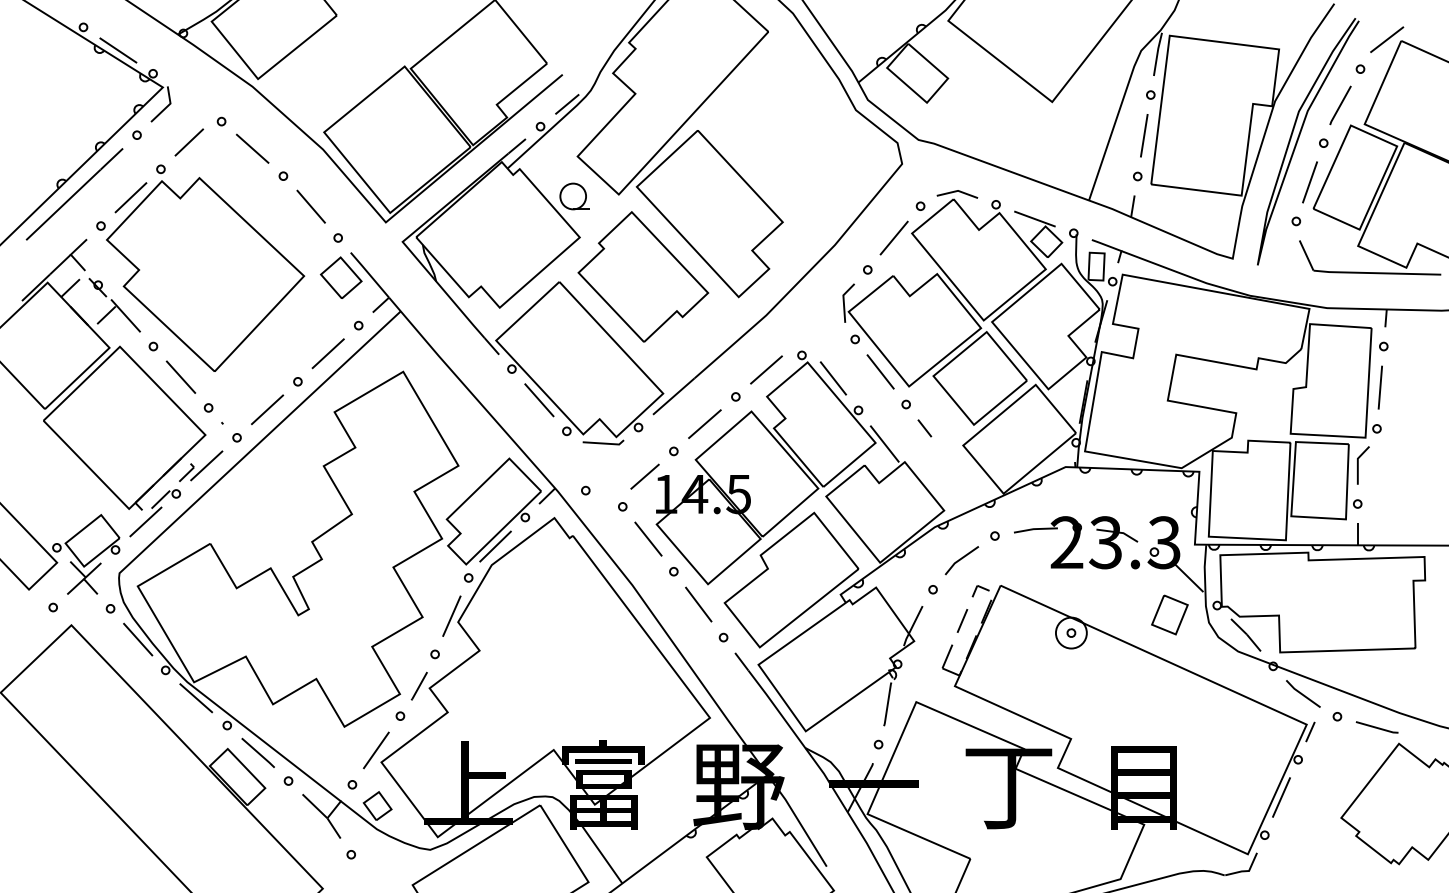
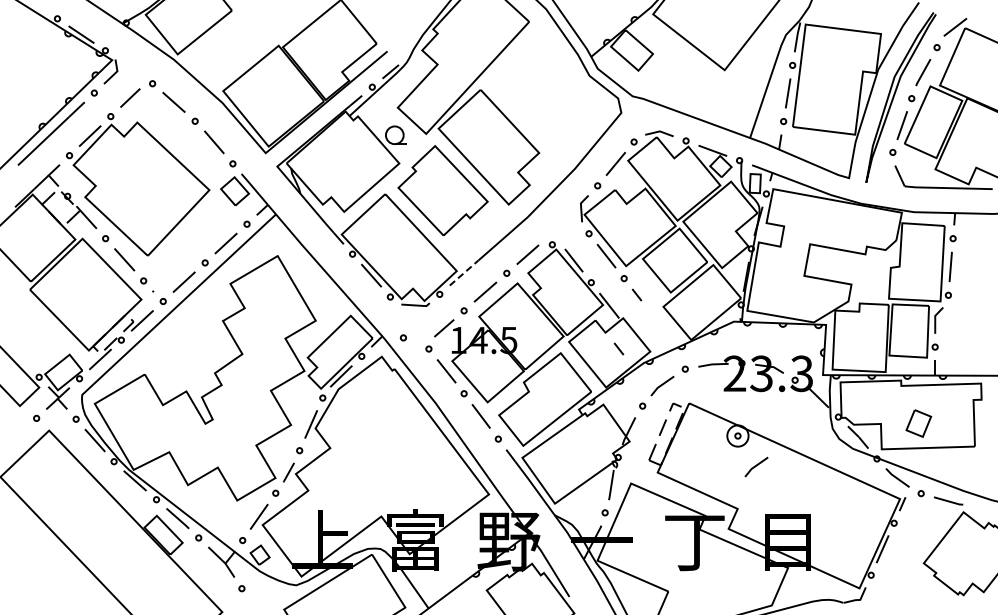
line: (674, 395) -> (464, 272), solid -> dashed
line: (897, 506) -> (618, 348), added
part: (1169, 614) -> (918, 423), moved
line: (1098, 677) -> (756, 466), added

